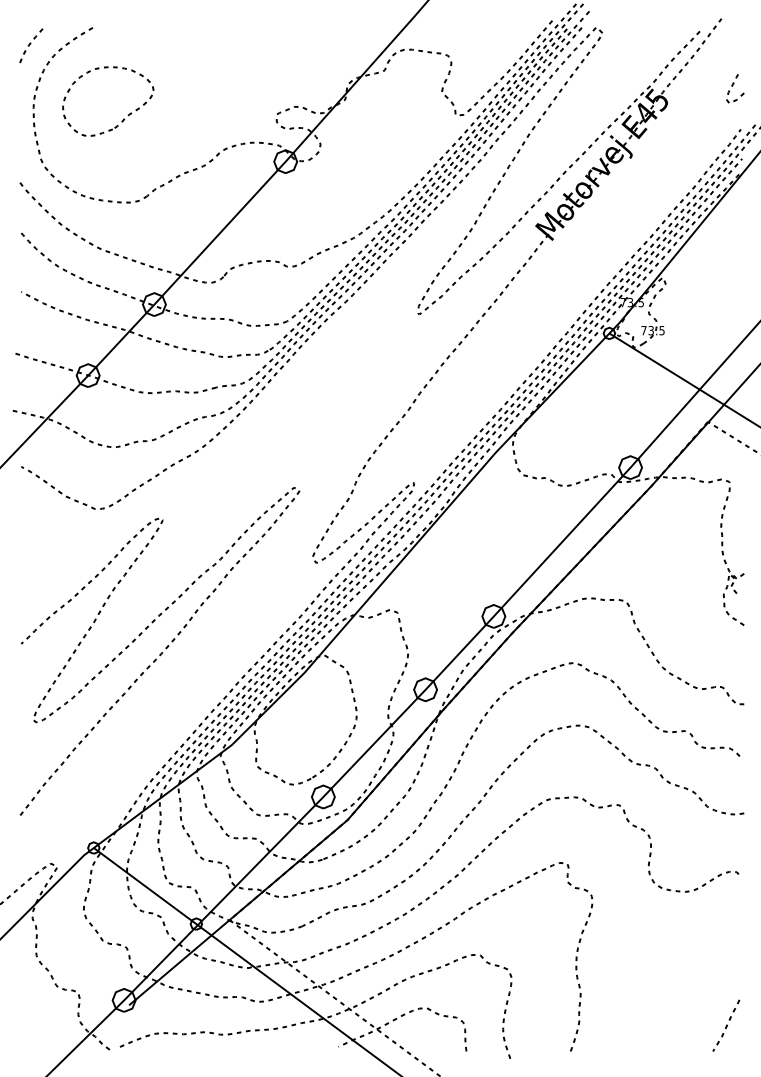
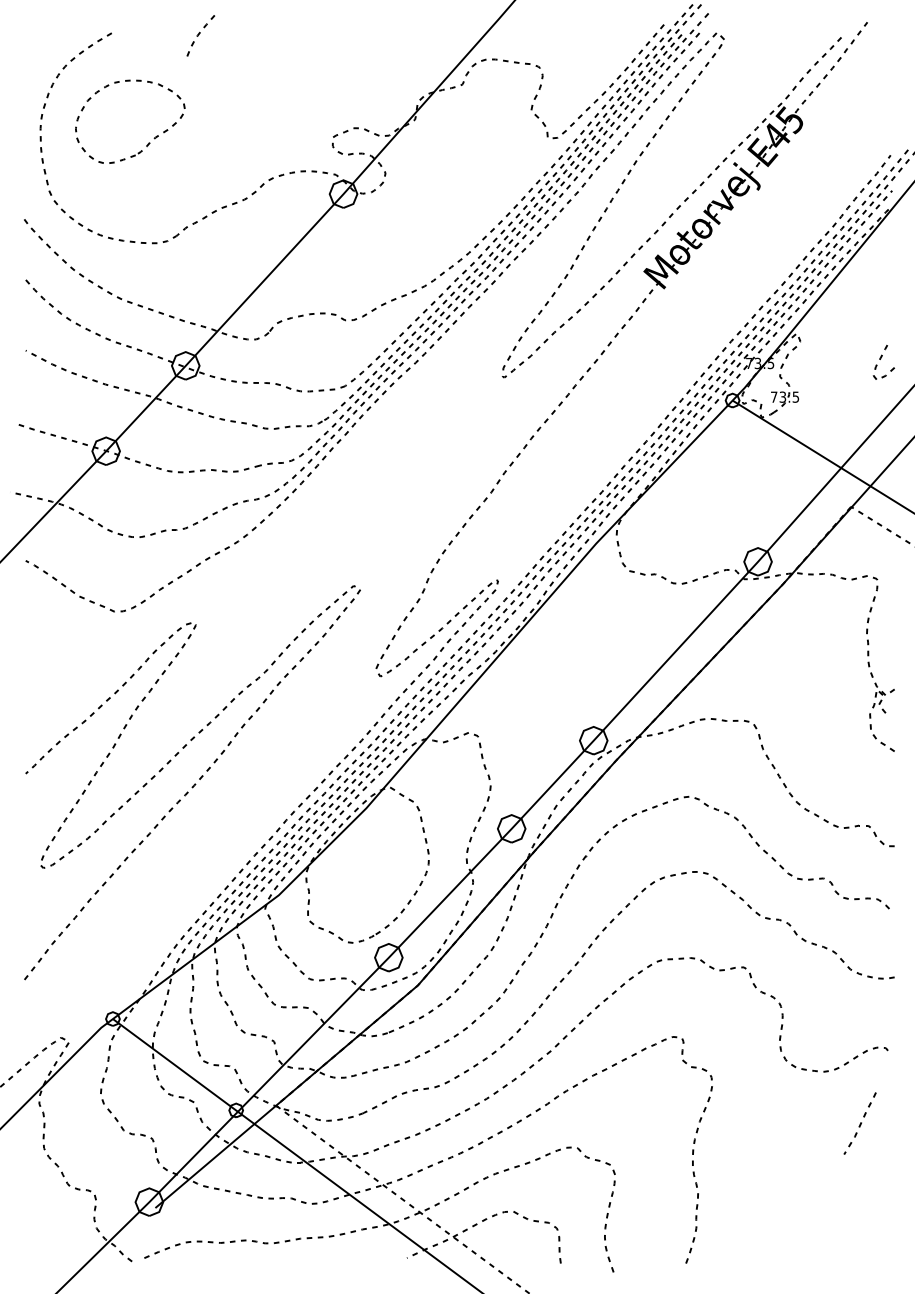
curve: (30, 44) -> (199, 34), moved
curve: (733, 85) -> (881, 358), moved
line: (726, 1025) -> (860, 1123), moved

